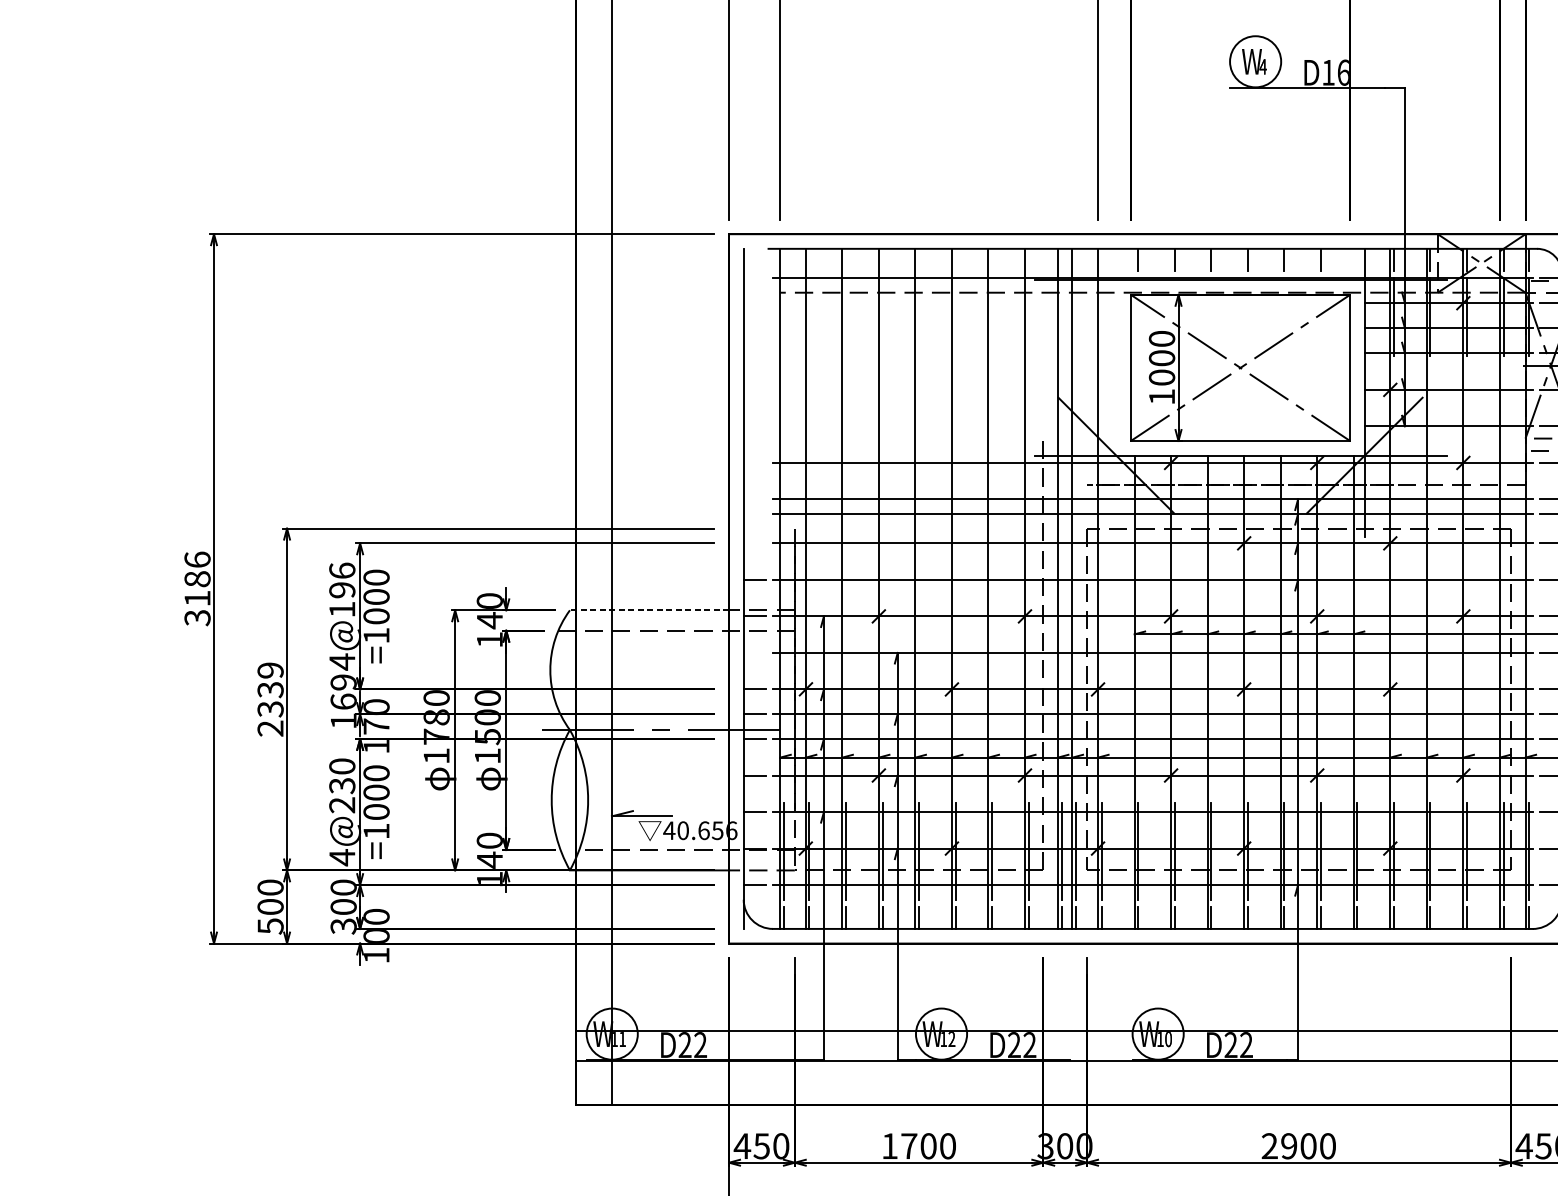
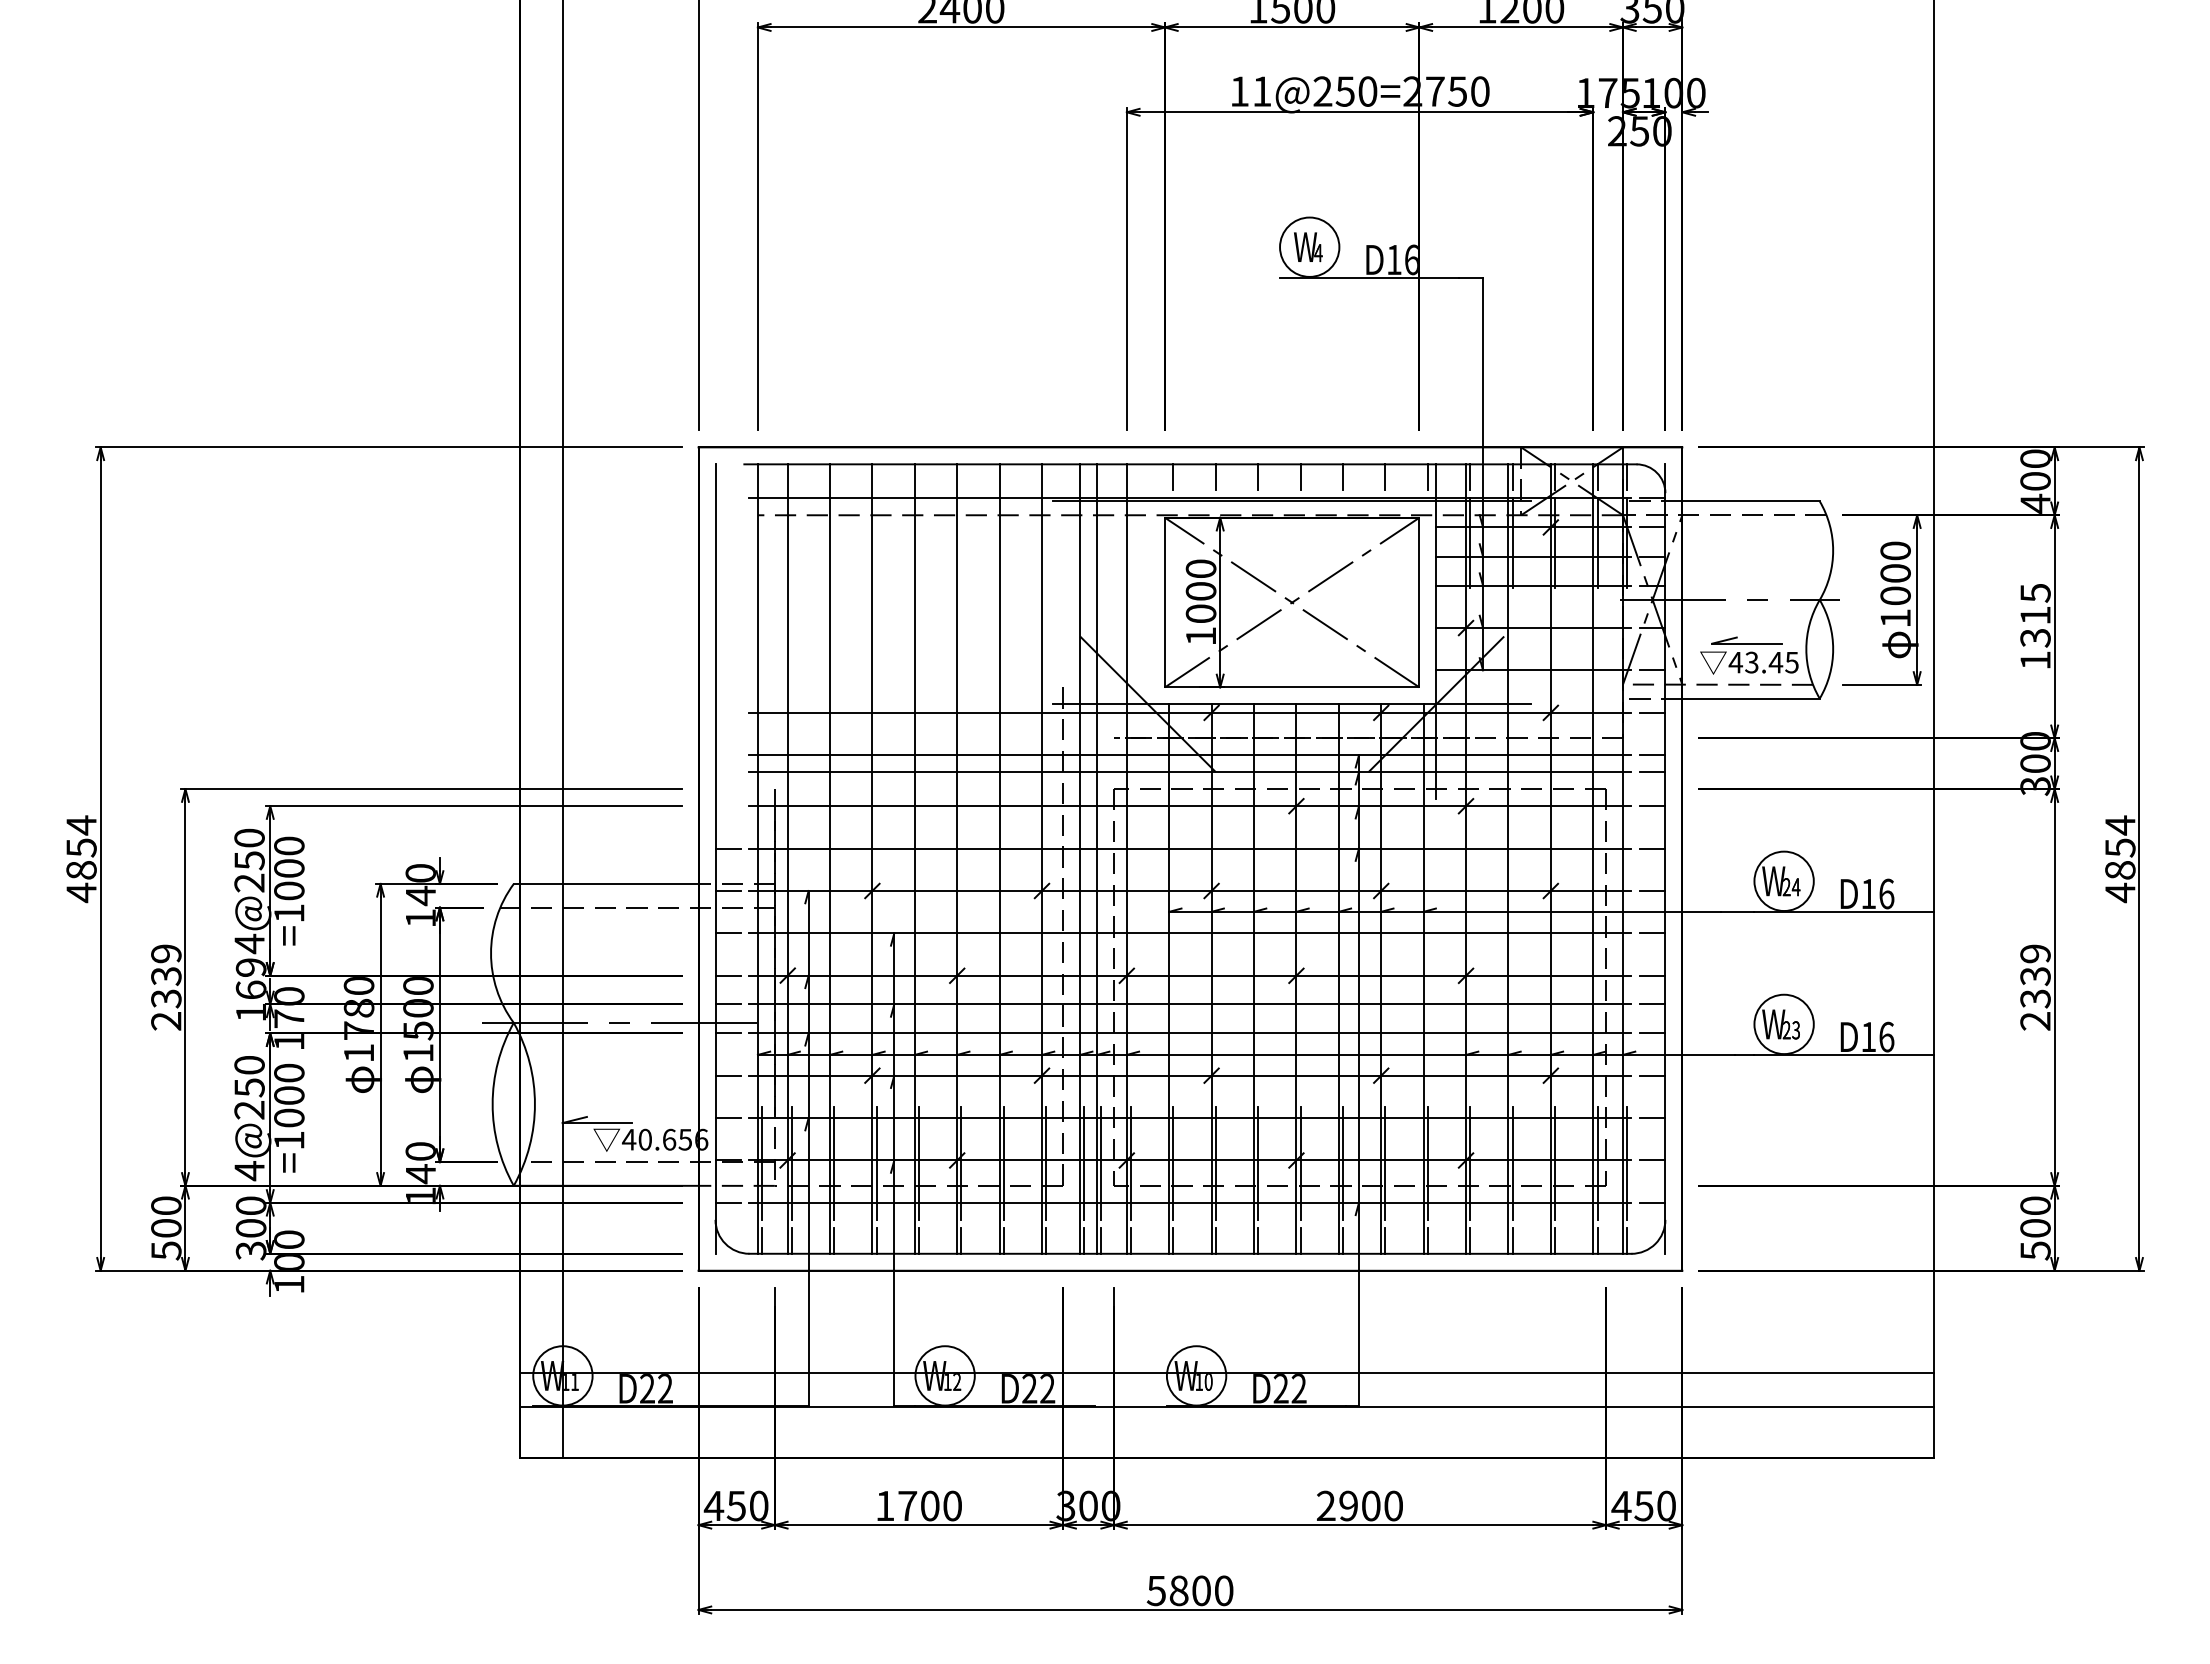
line: (1357, 259) -> (1427, 476), added
text: (197, 589) -> (81, 859), 3186 -> 4854
text: (342, 590) -> (249, 860), 4@196 -> 4@250
line: (648, 609) -> (605, 883), dashed -> solid
line: (754, 653) -> (727, 933), added
text: (342, 785) -> (249, 1087), 4@230 -> 4@250

